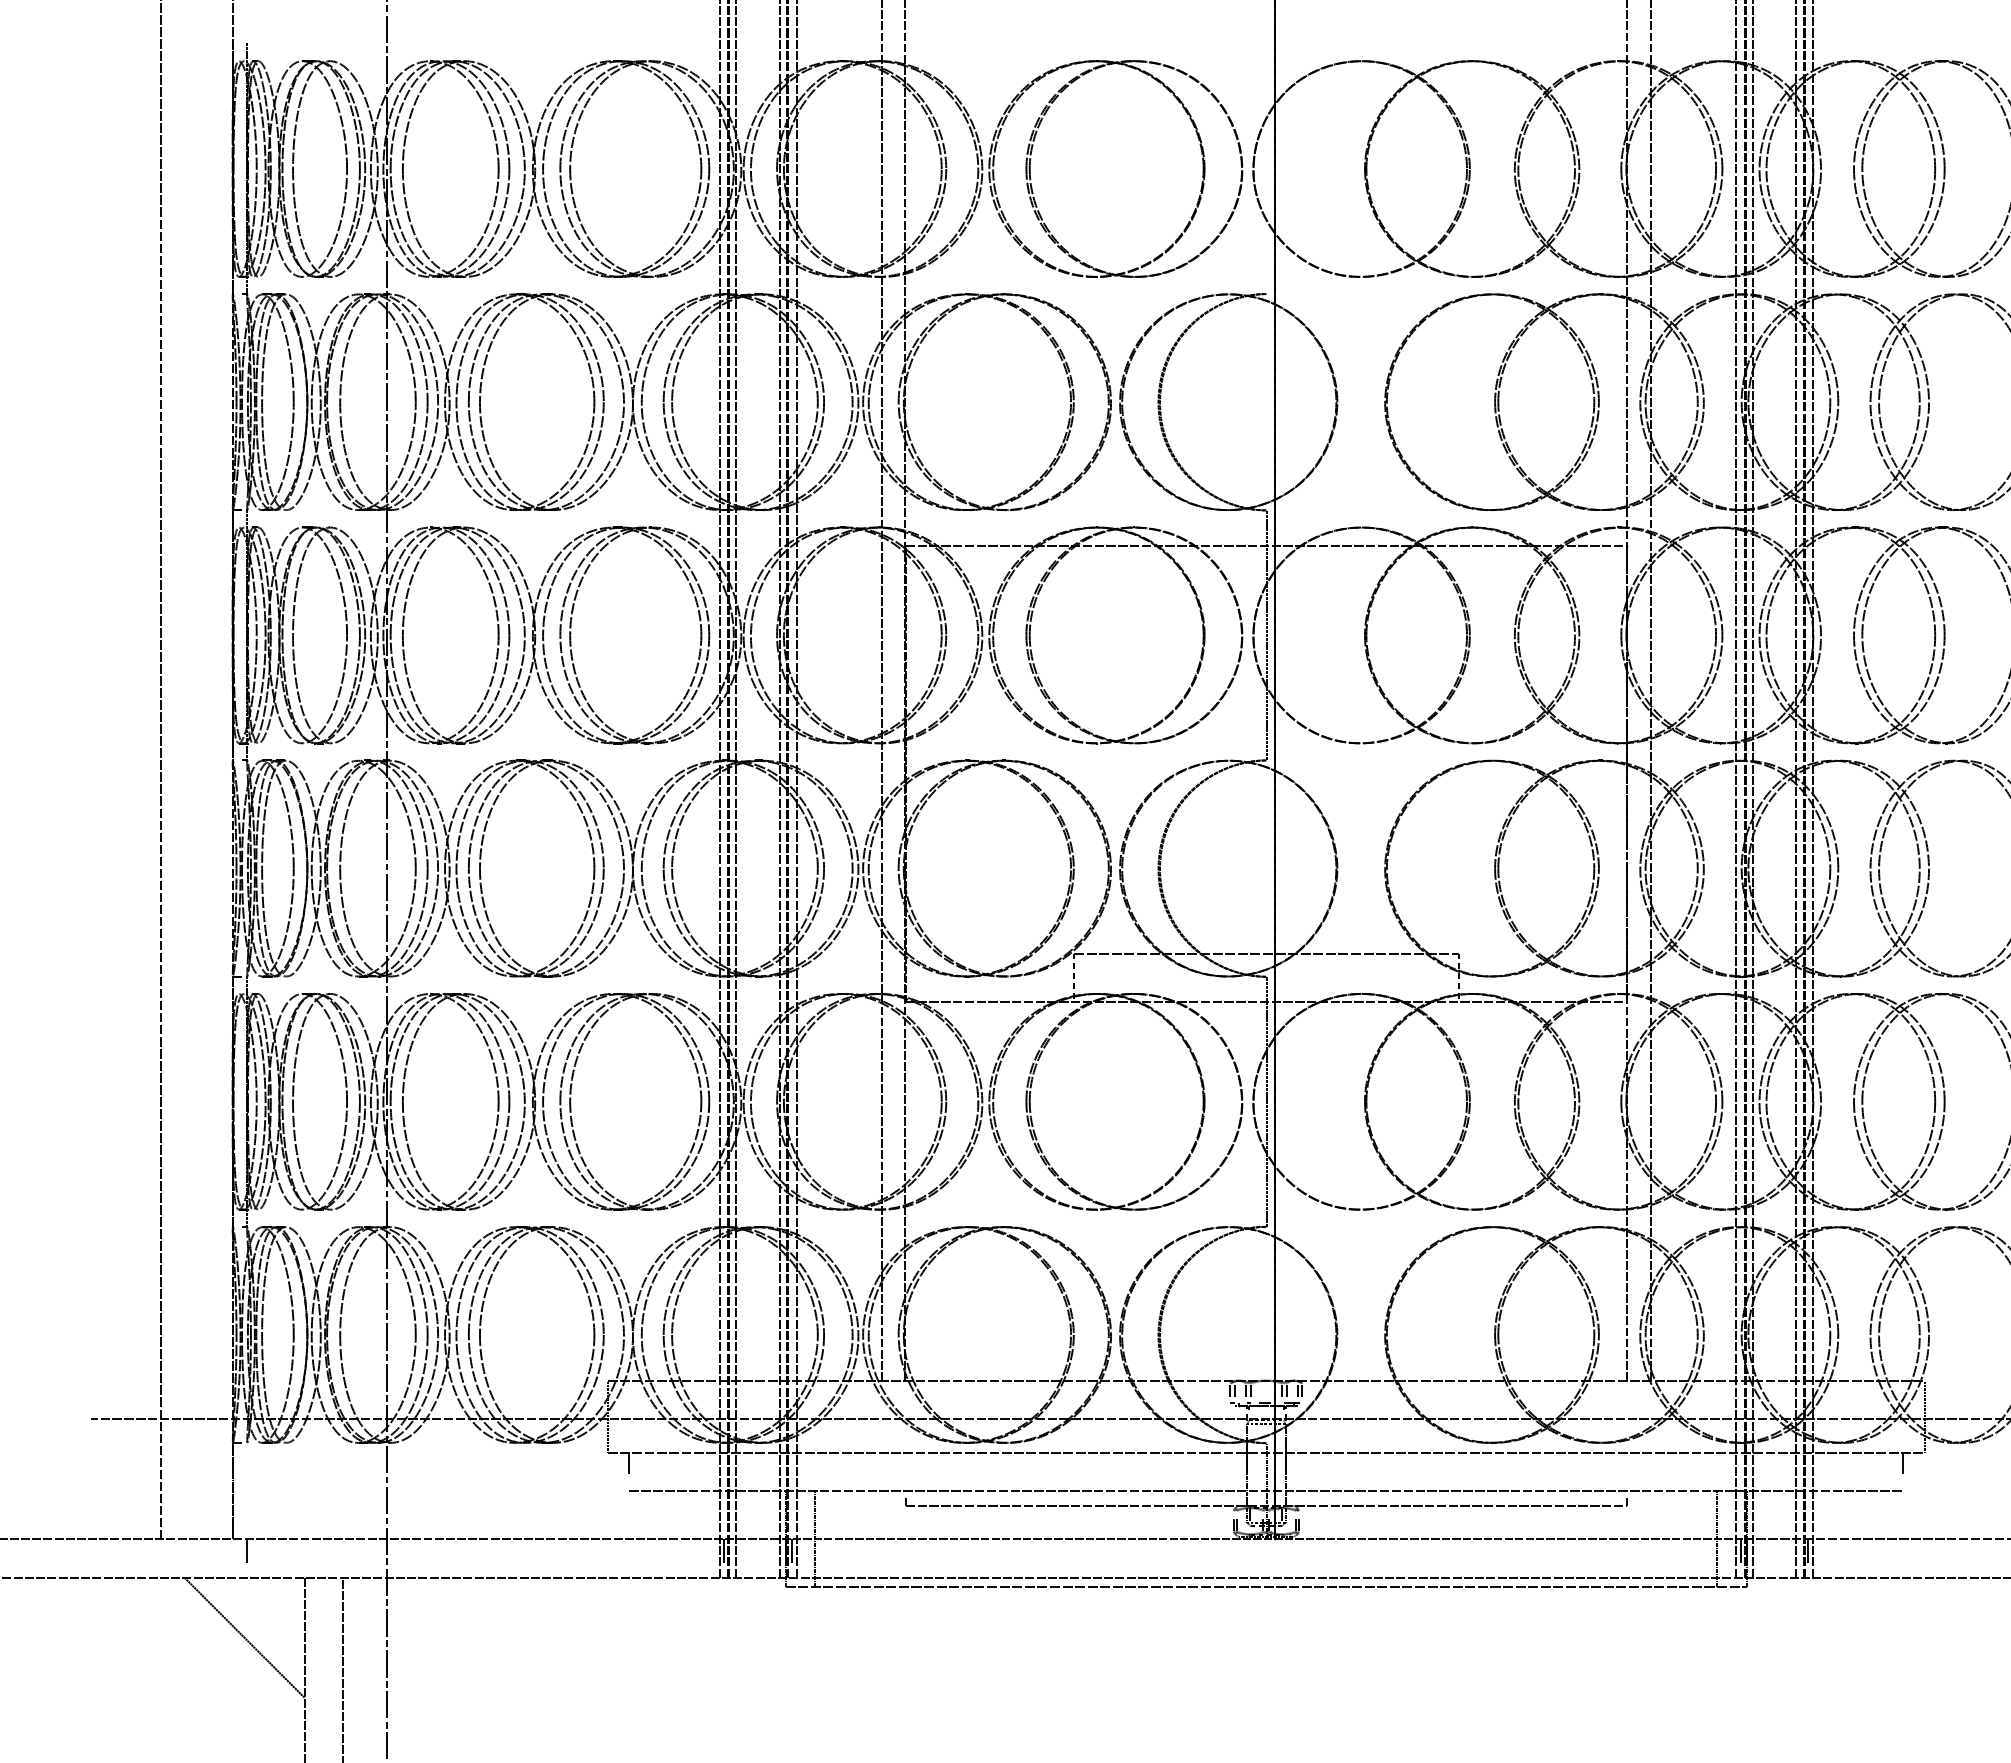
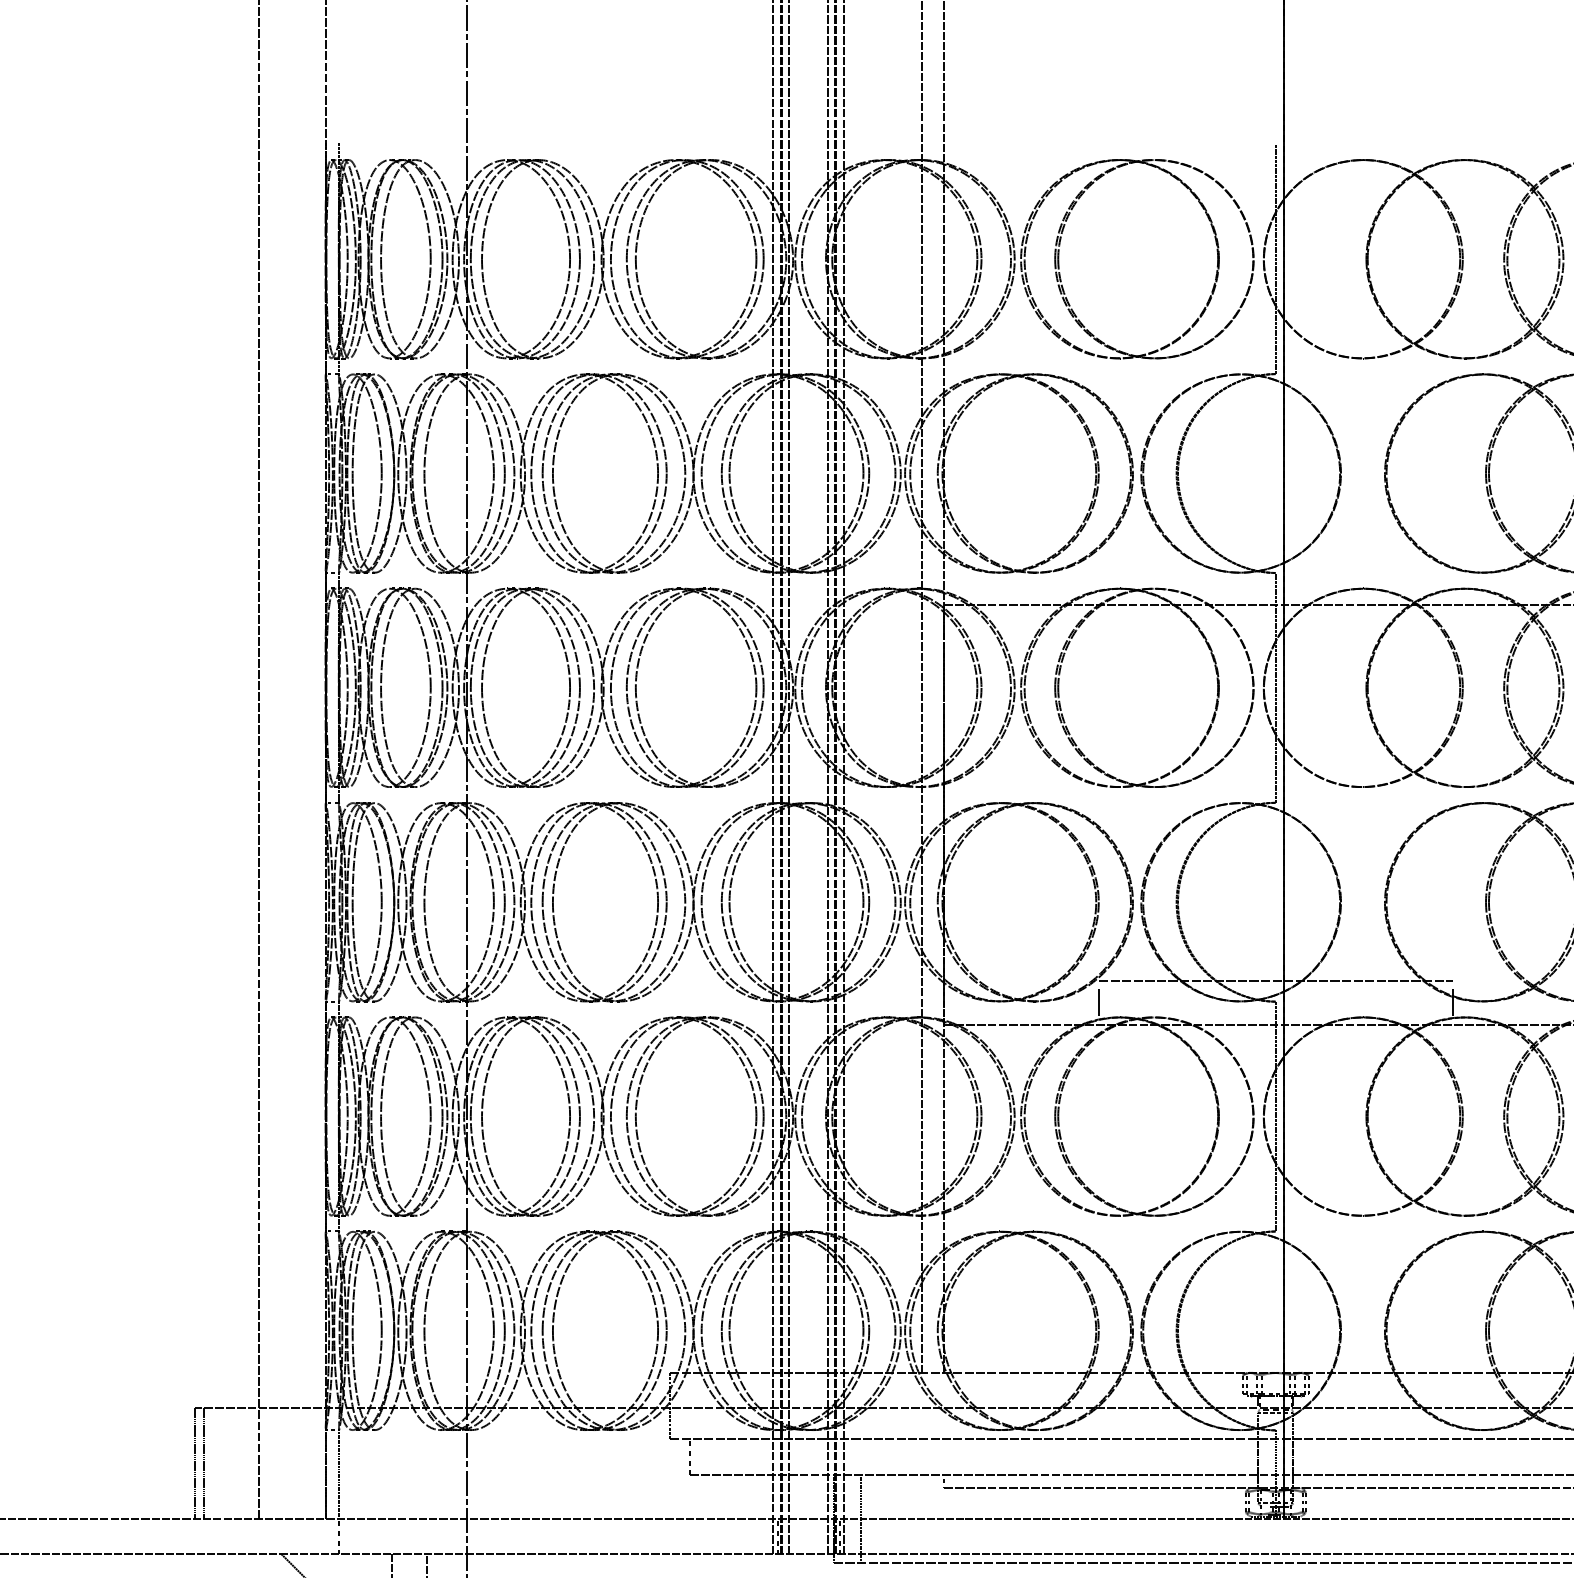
line: (1266, 169) -> (1275, 259), added
line: (90, 1479) -> (194, 1463), added
line: (100, 1479) -> (204, 1463), added
line: (247, 1490) -> (339, 1473), added

